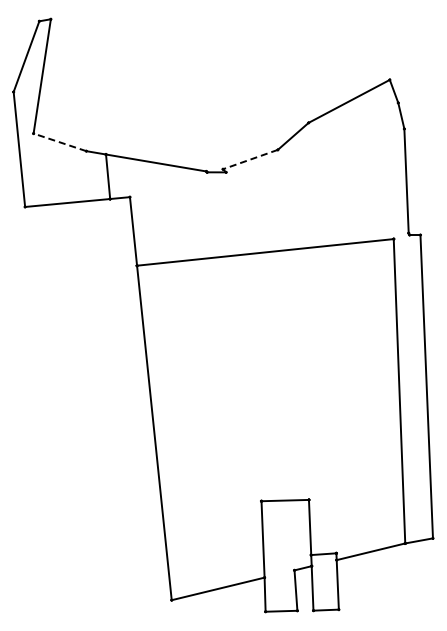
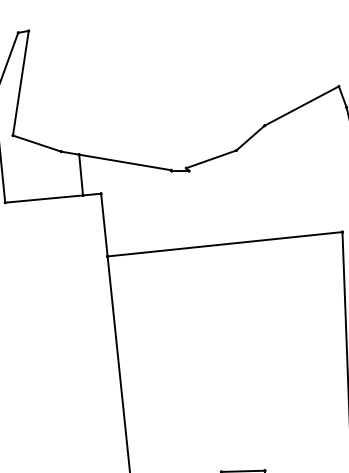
line: (60, 142) -> (37, 143), dashed -> solid
line: (250, 159) -> (211, 159), dashed -> solid

